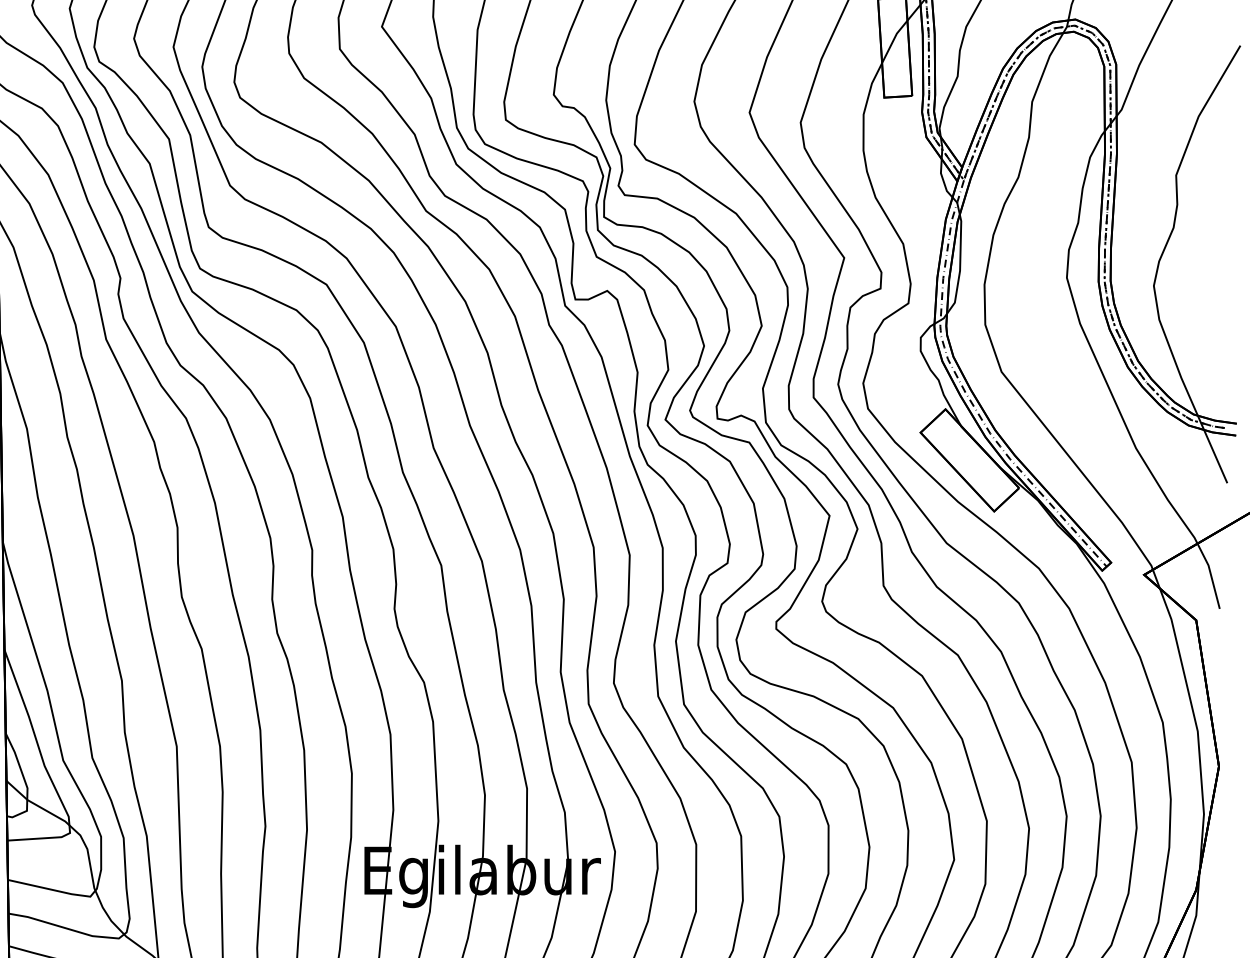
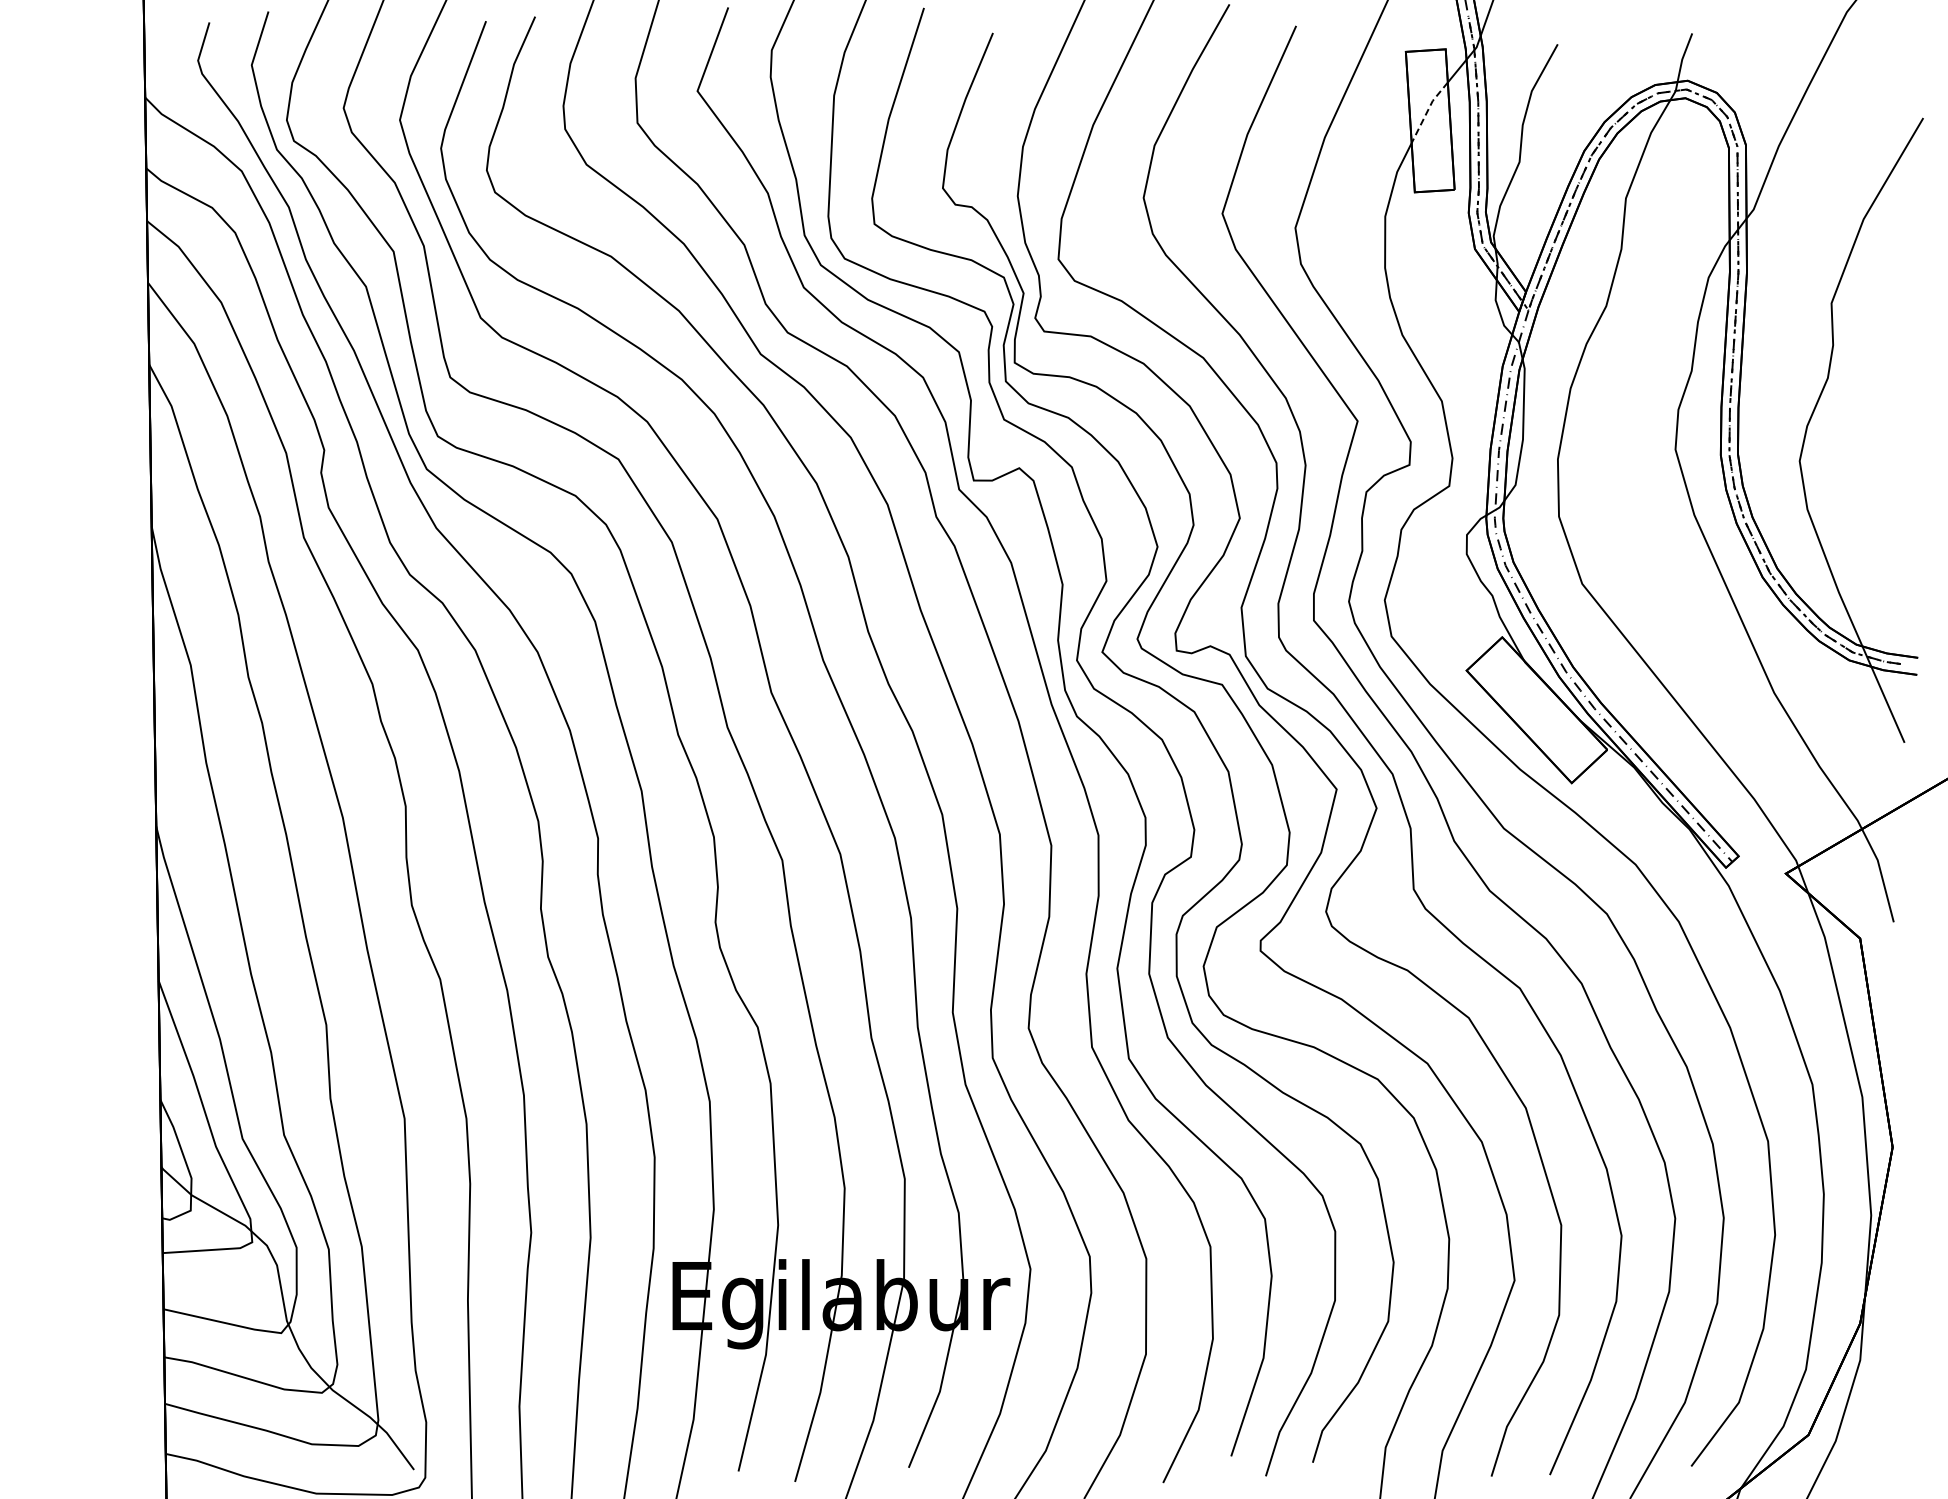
line: (893, 41) -> (1427, 111), solid -> dashed

